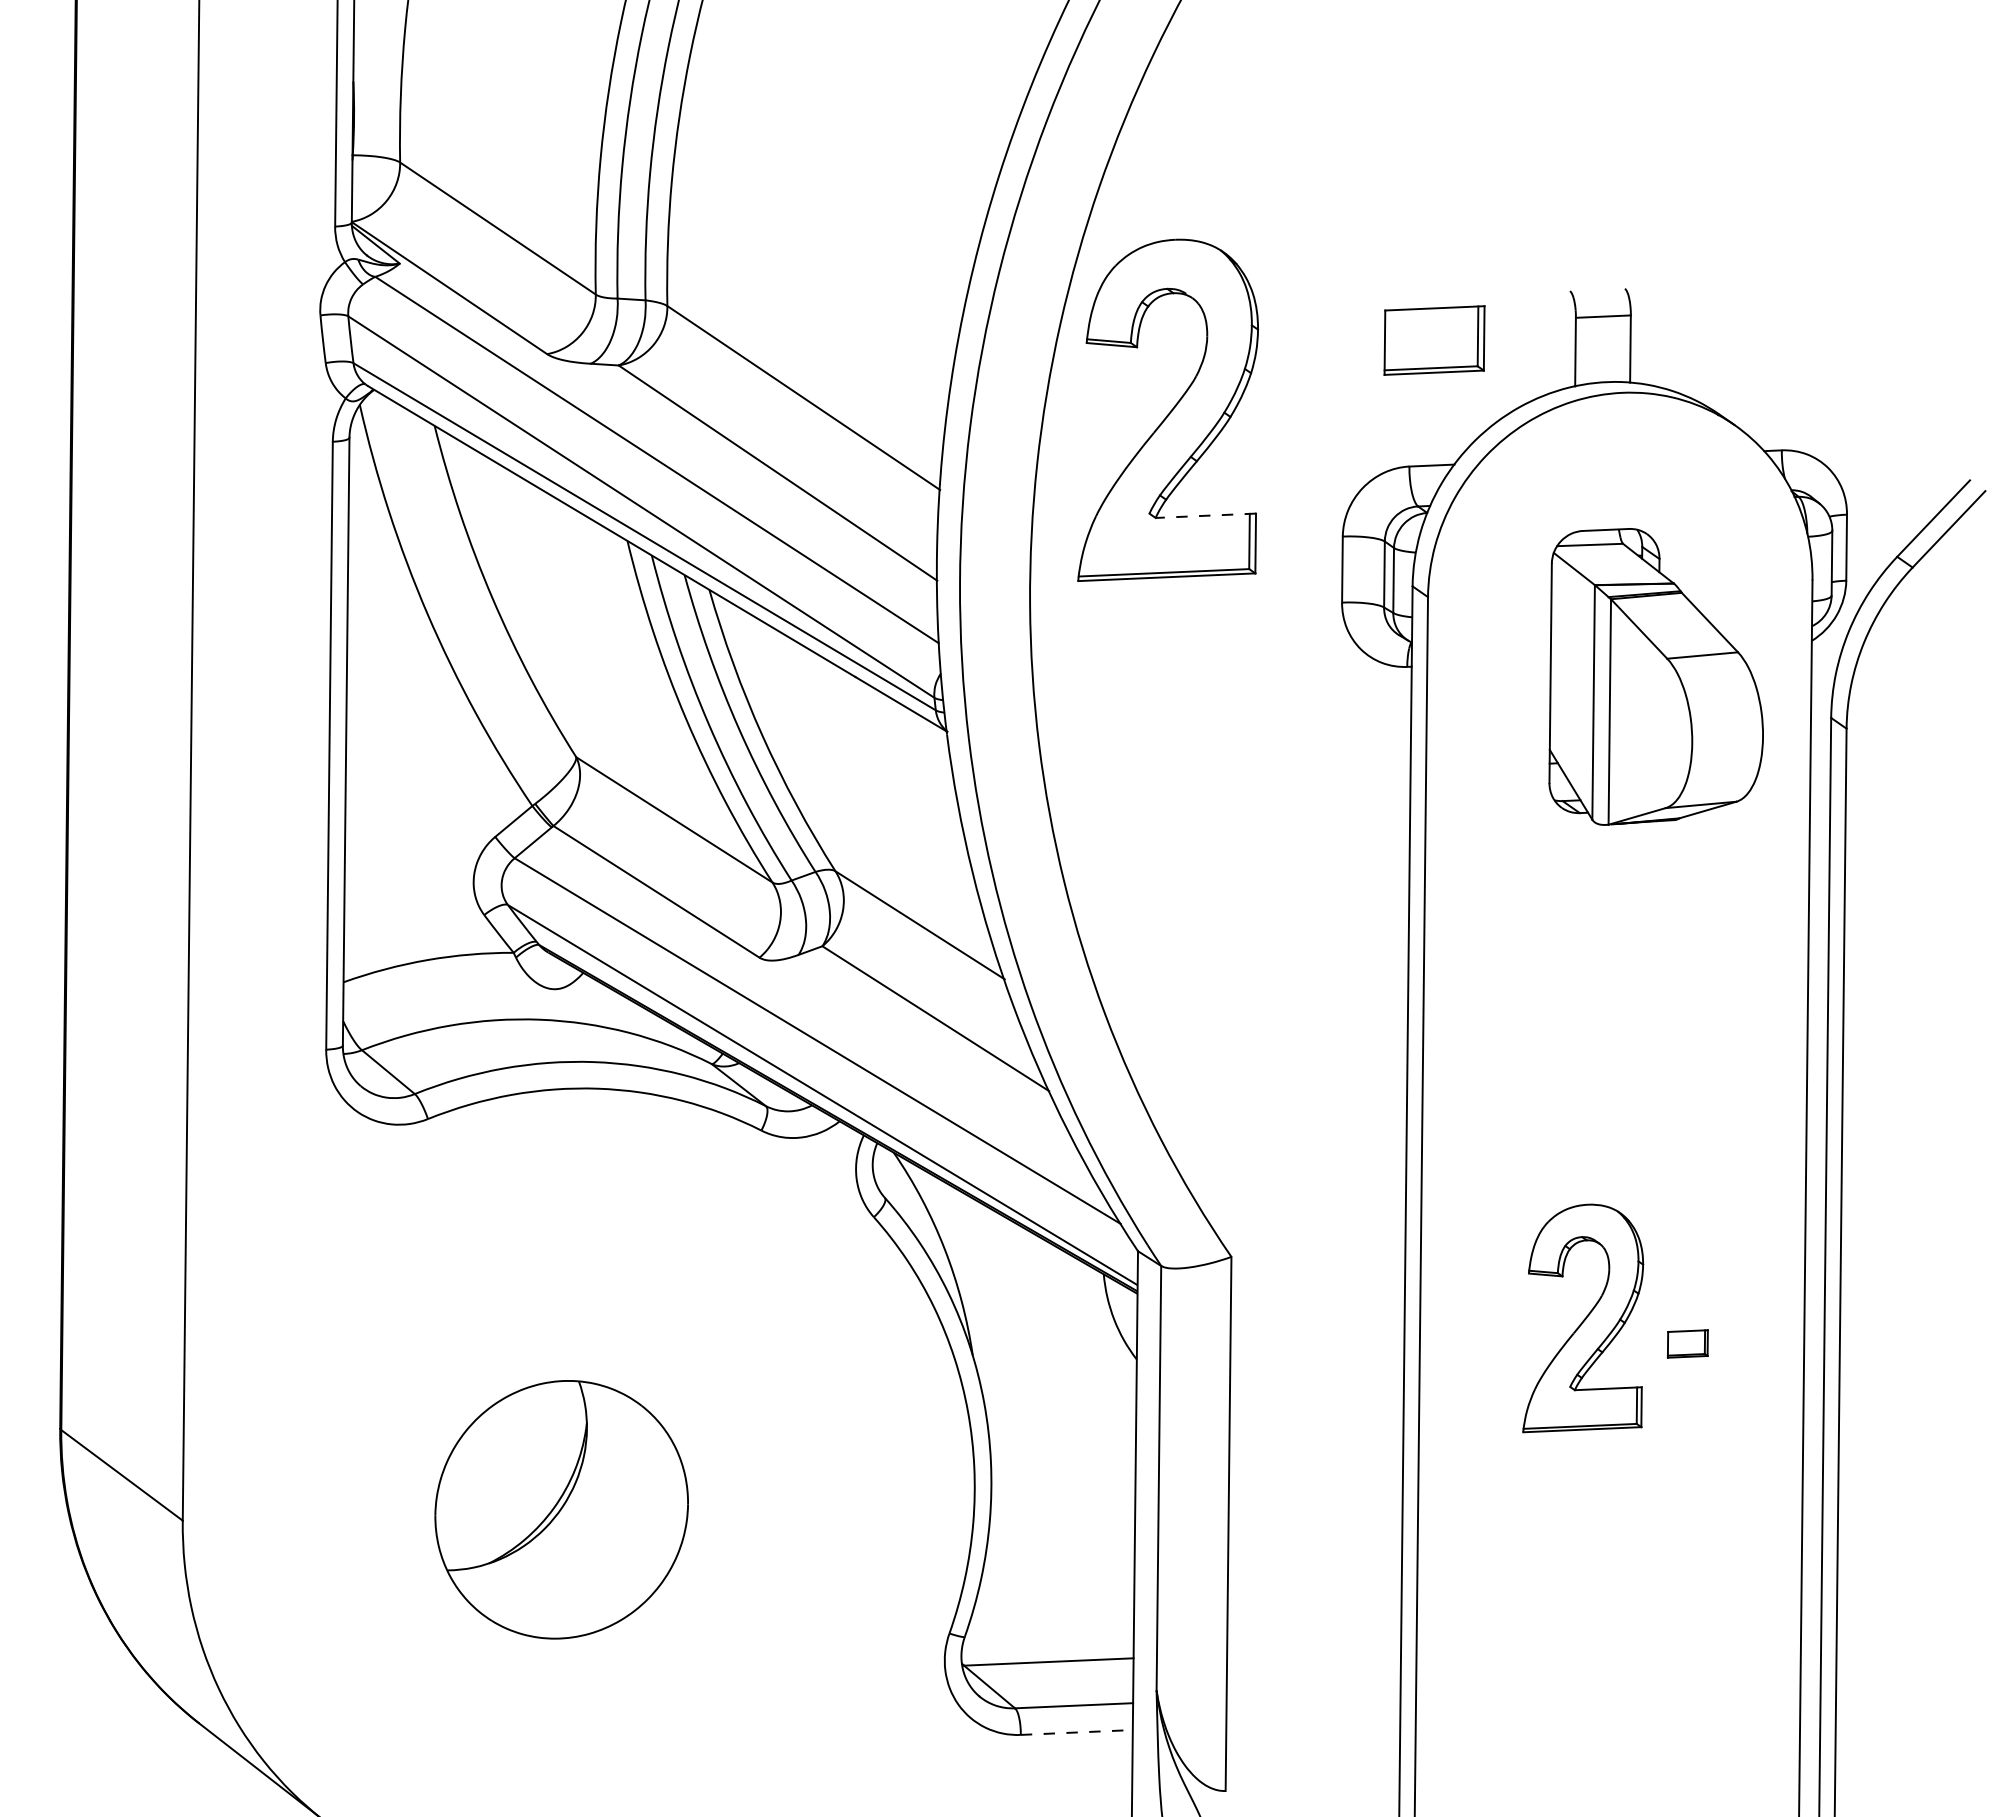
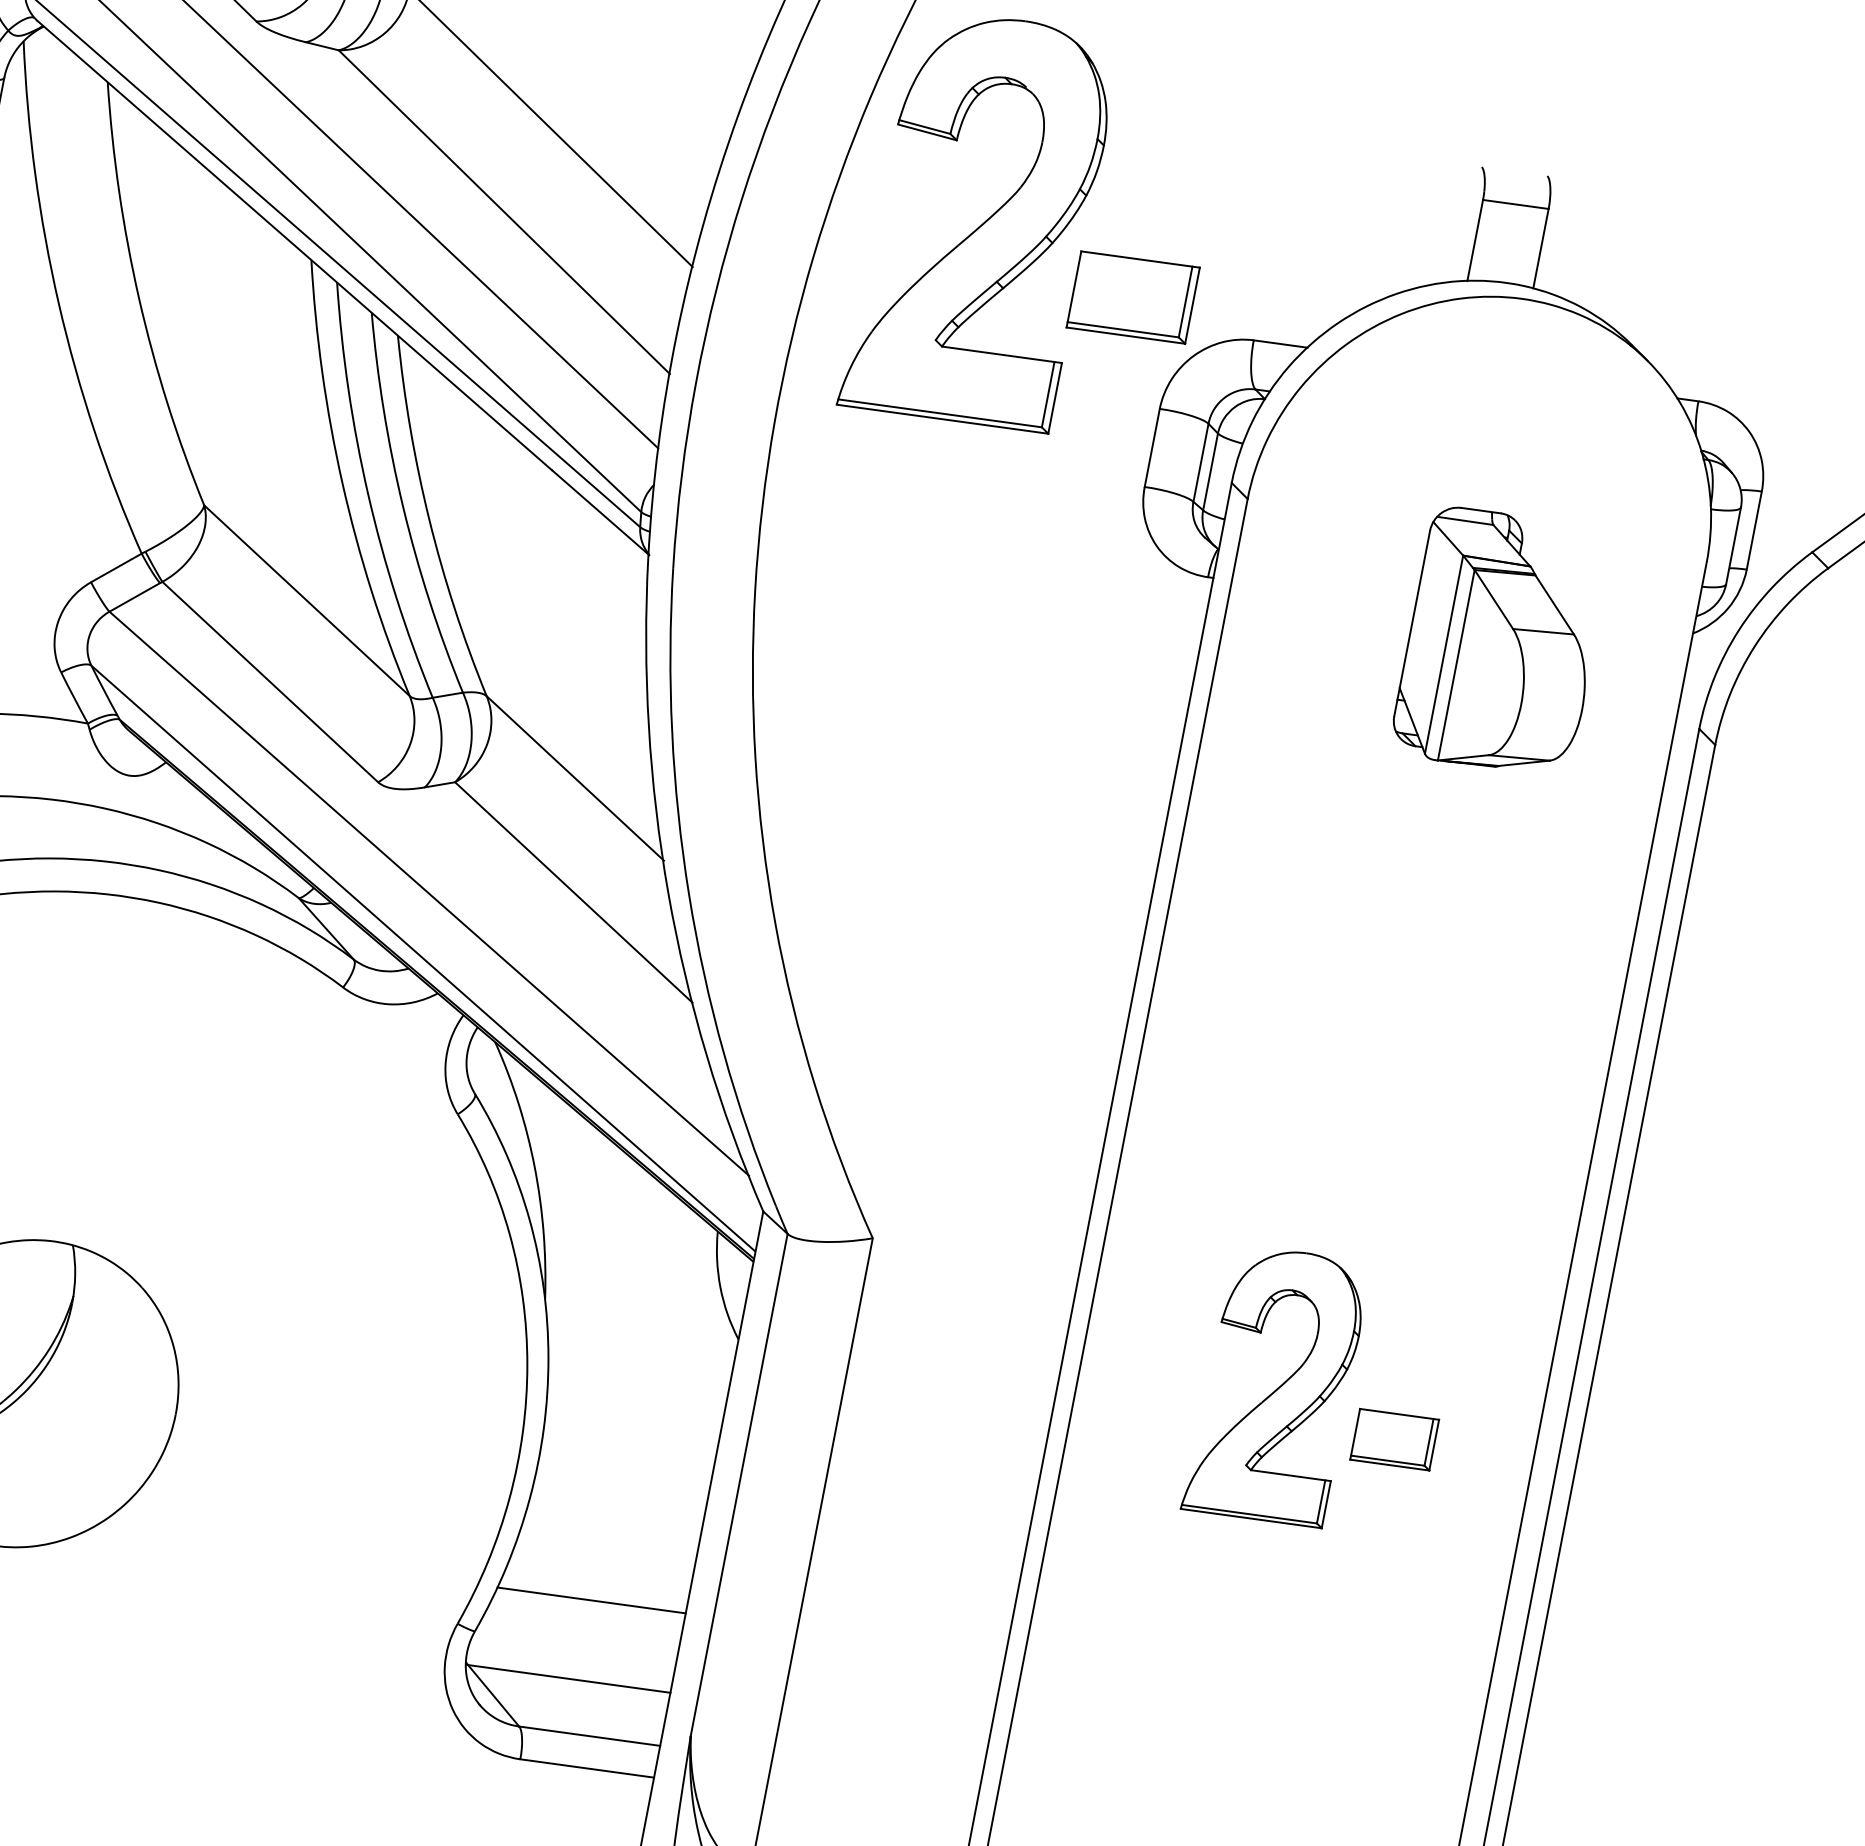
part: (1434, 340) -> (1133, 297), moved
line: (1205, 515) -> (1001, 354), dashed -> solid
part: (1656, 676) -> (1501, 642), size x0.71
part: (1687, 1343) -> (1394, 1439), size x1.67
line: (1055, 1594) -> (591, 1600), added
line: (1077, 1732) -> (588, 1768), dashed -> solid

